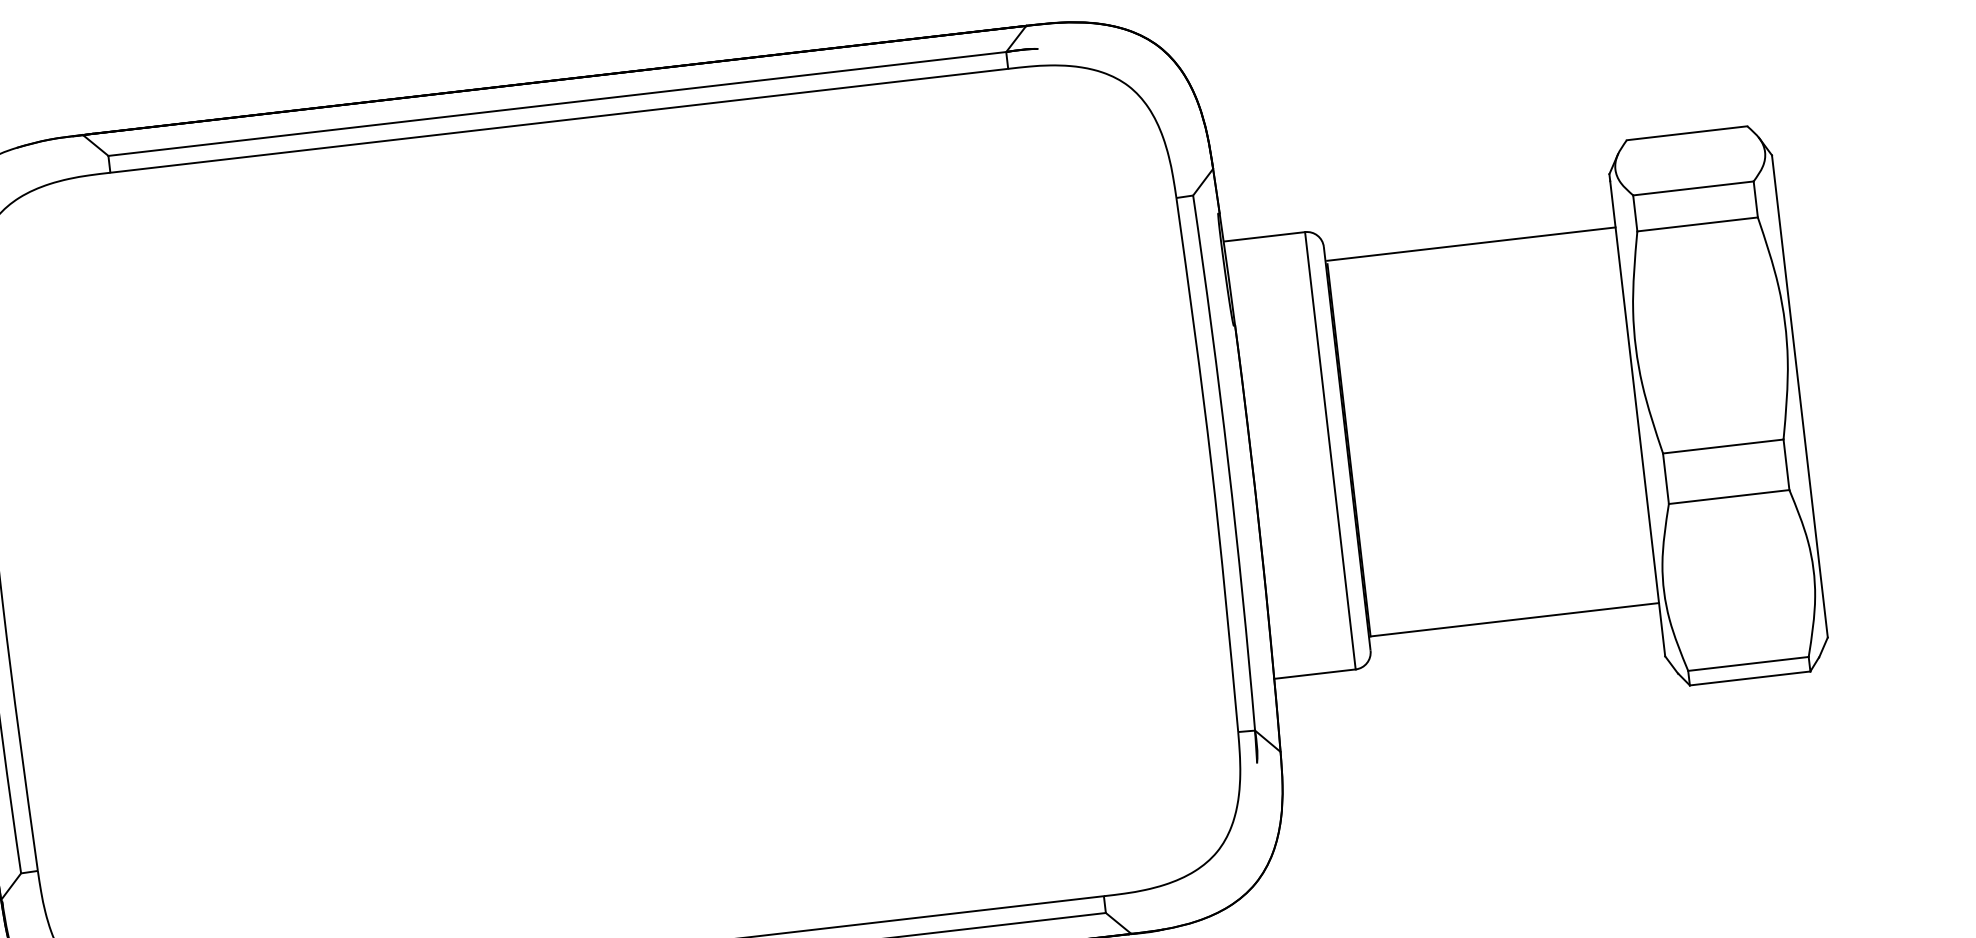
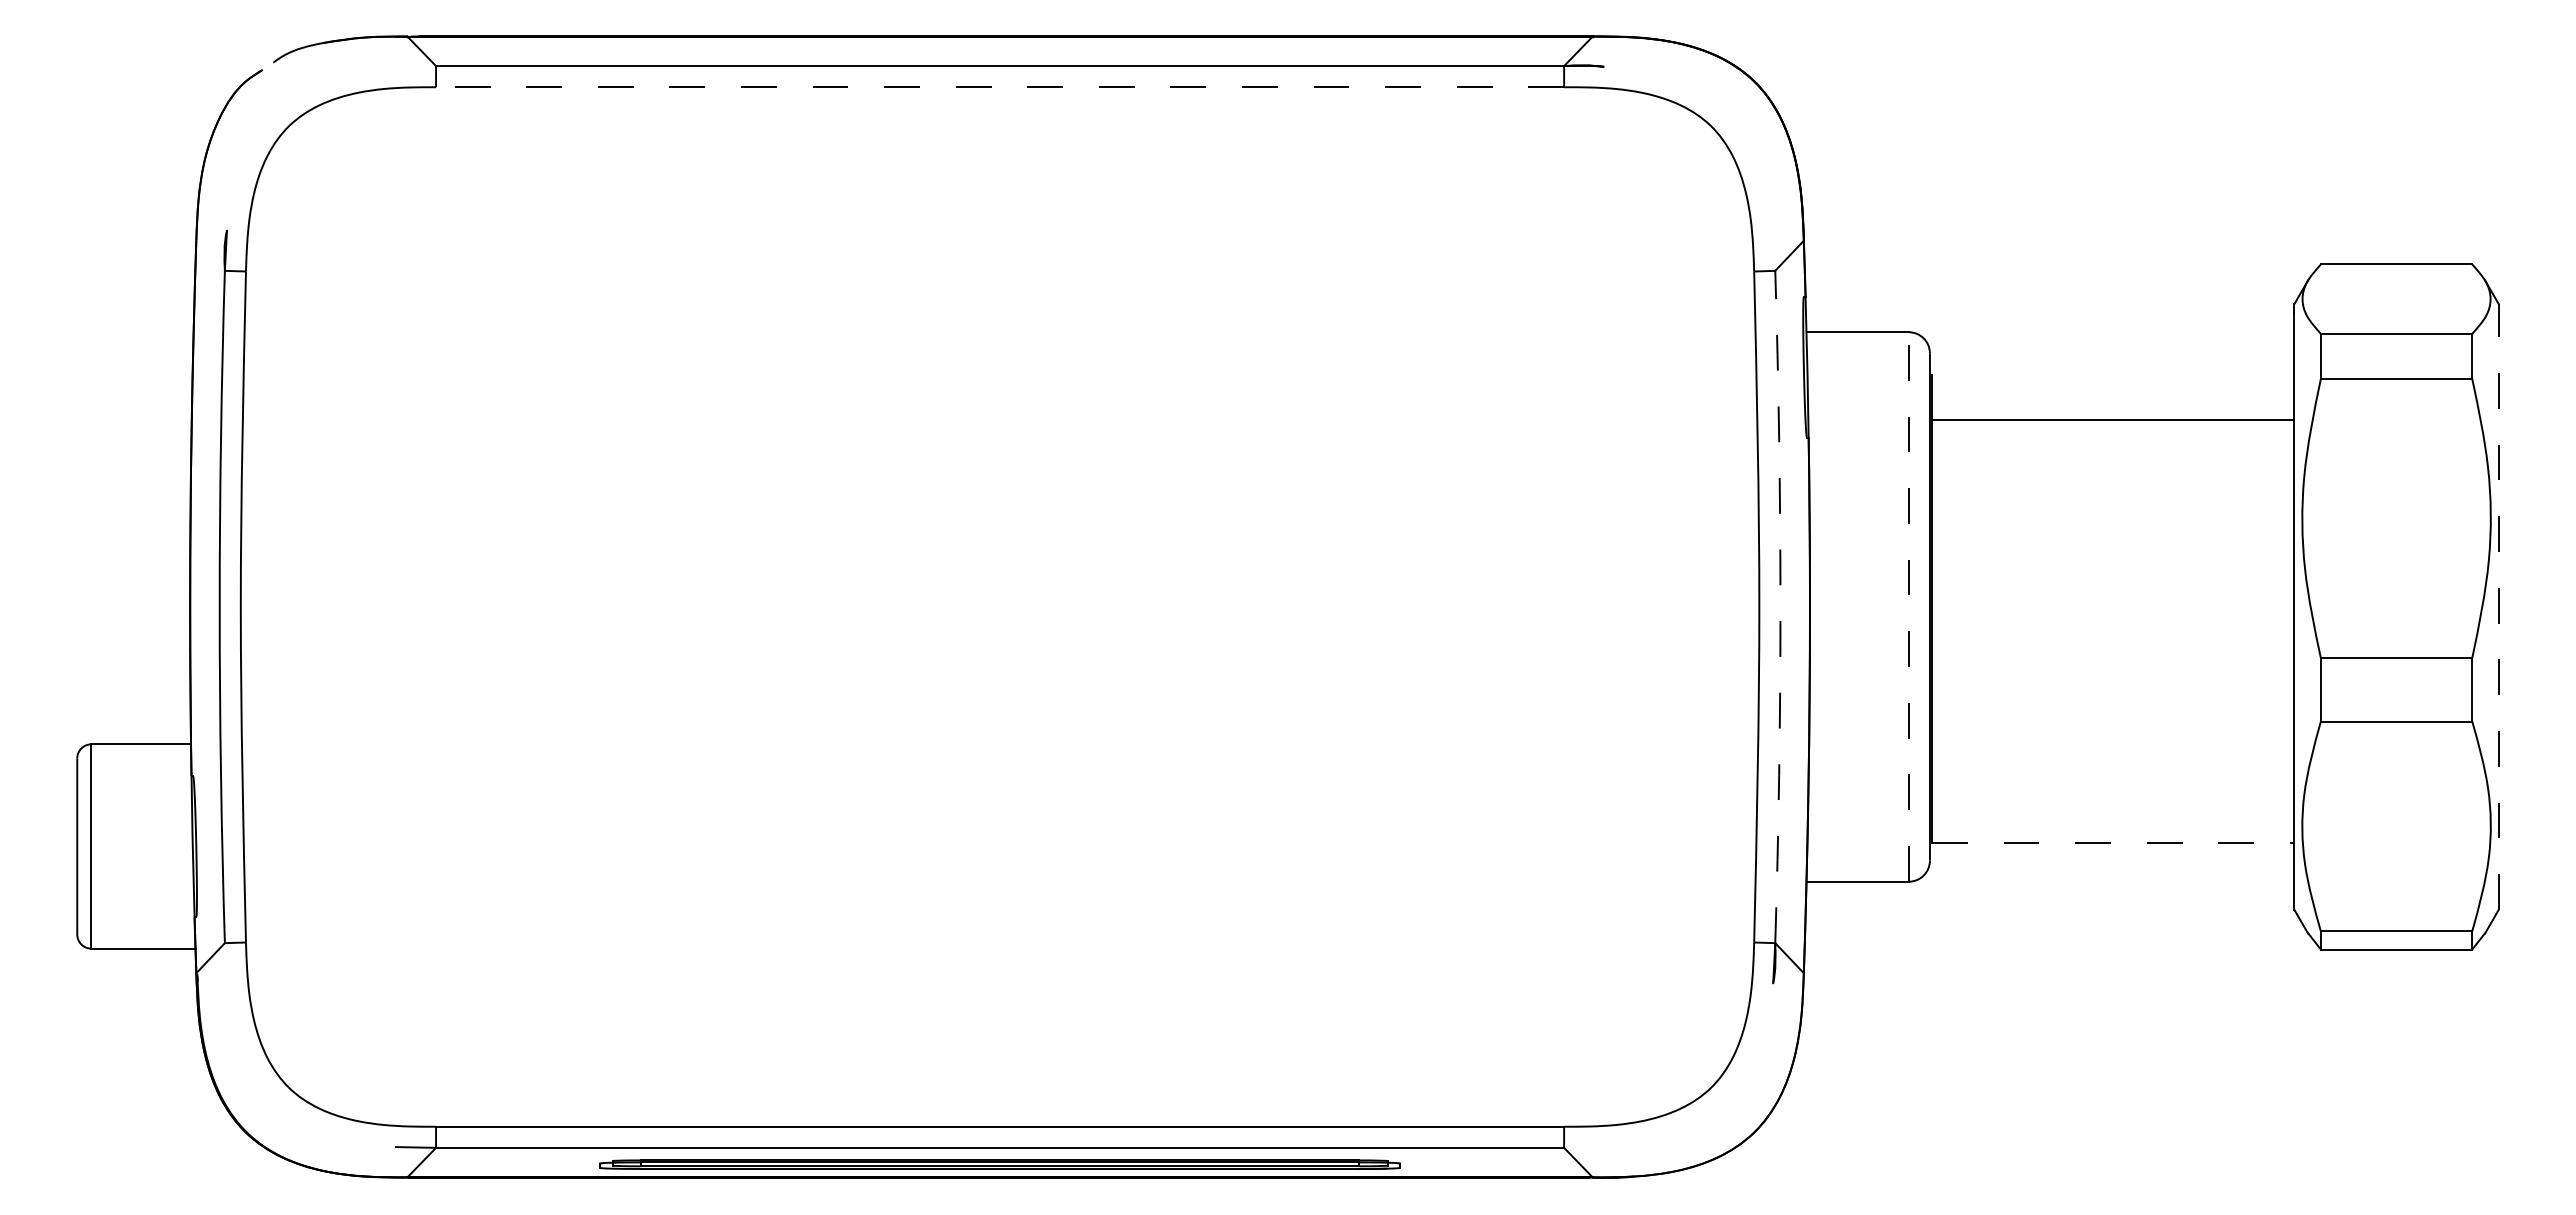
line: (558, 121) -> (999, 87), solid -> dashed
line: (1471, 244) -> (2113, 420), moved
line: (1799, 396) -> (2498, 606), solid -> dashed
line: (1330, 451) -> (1908, 607), solid -> dashed
arc: (1228, 463) -> (1780, 607), solid -> dashed
line: (1514, 619) -> (2113, 842), solid -> dashed

